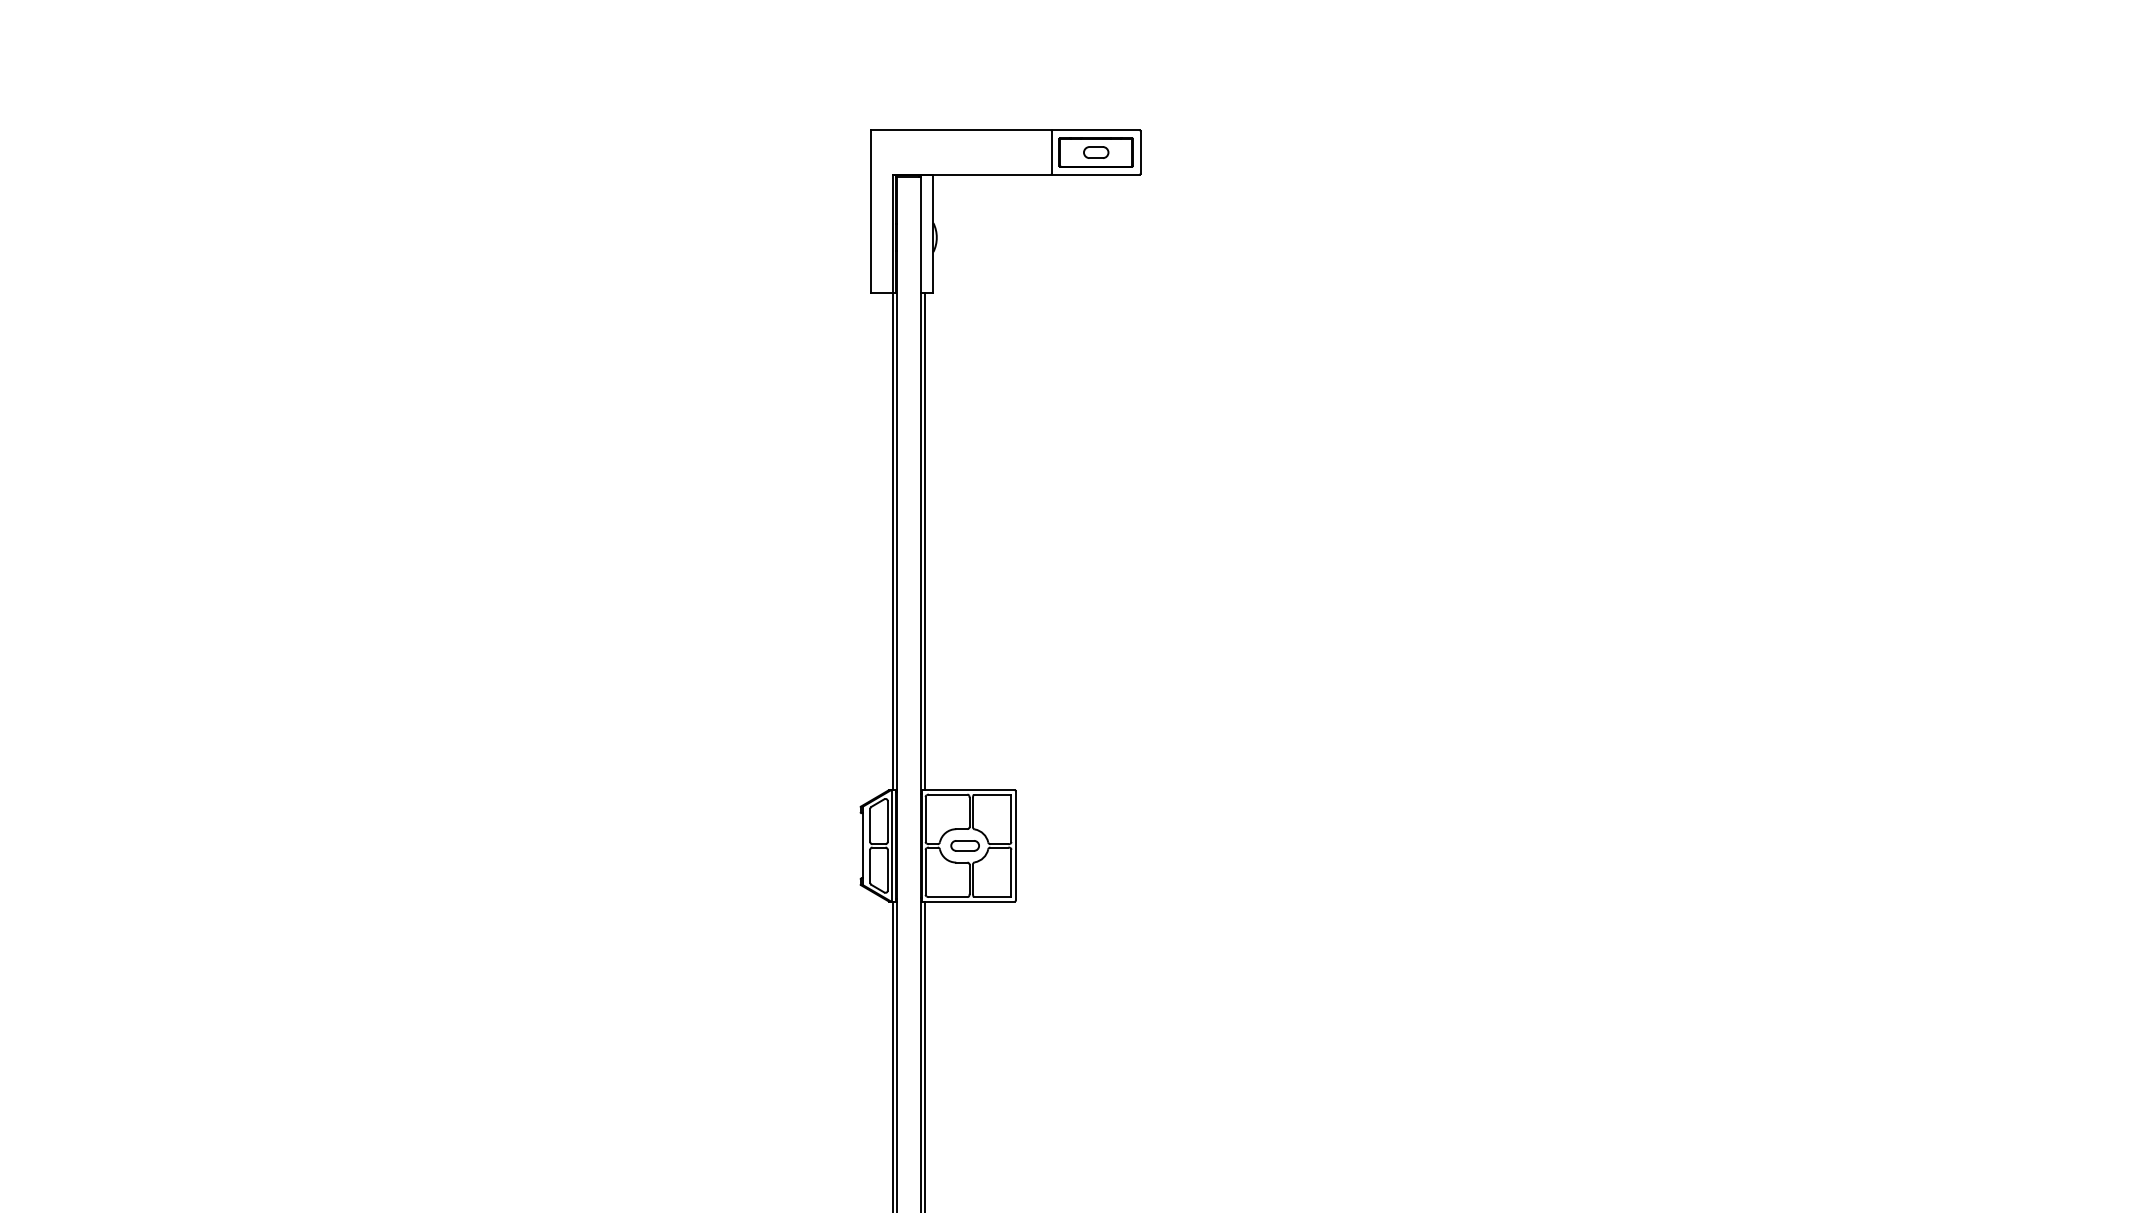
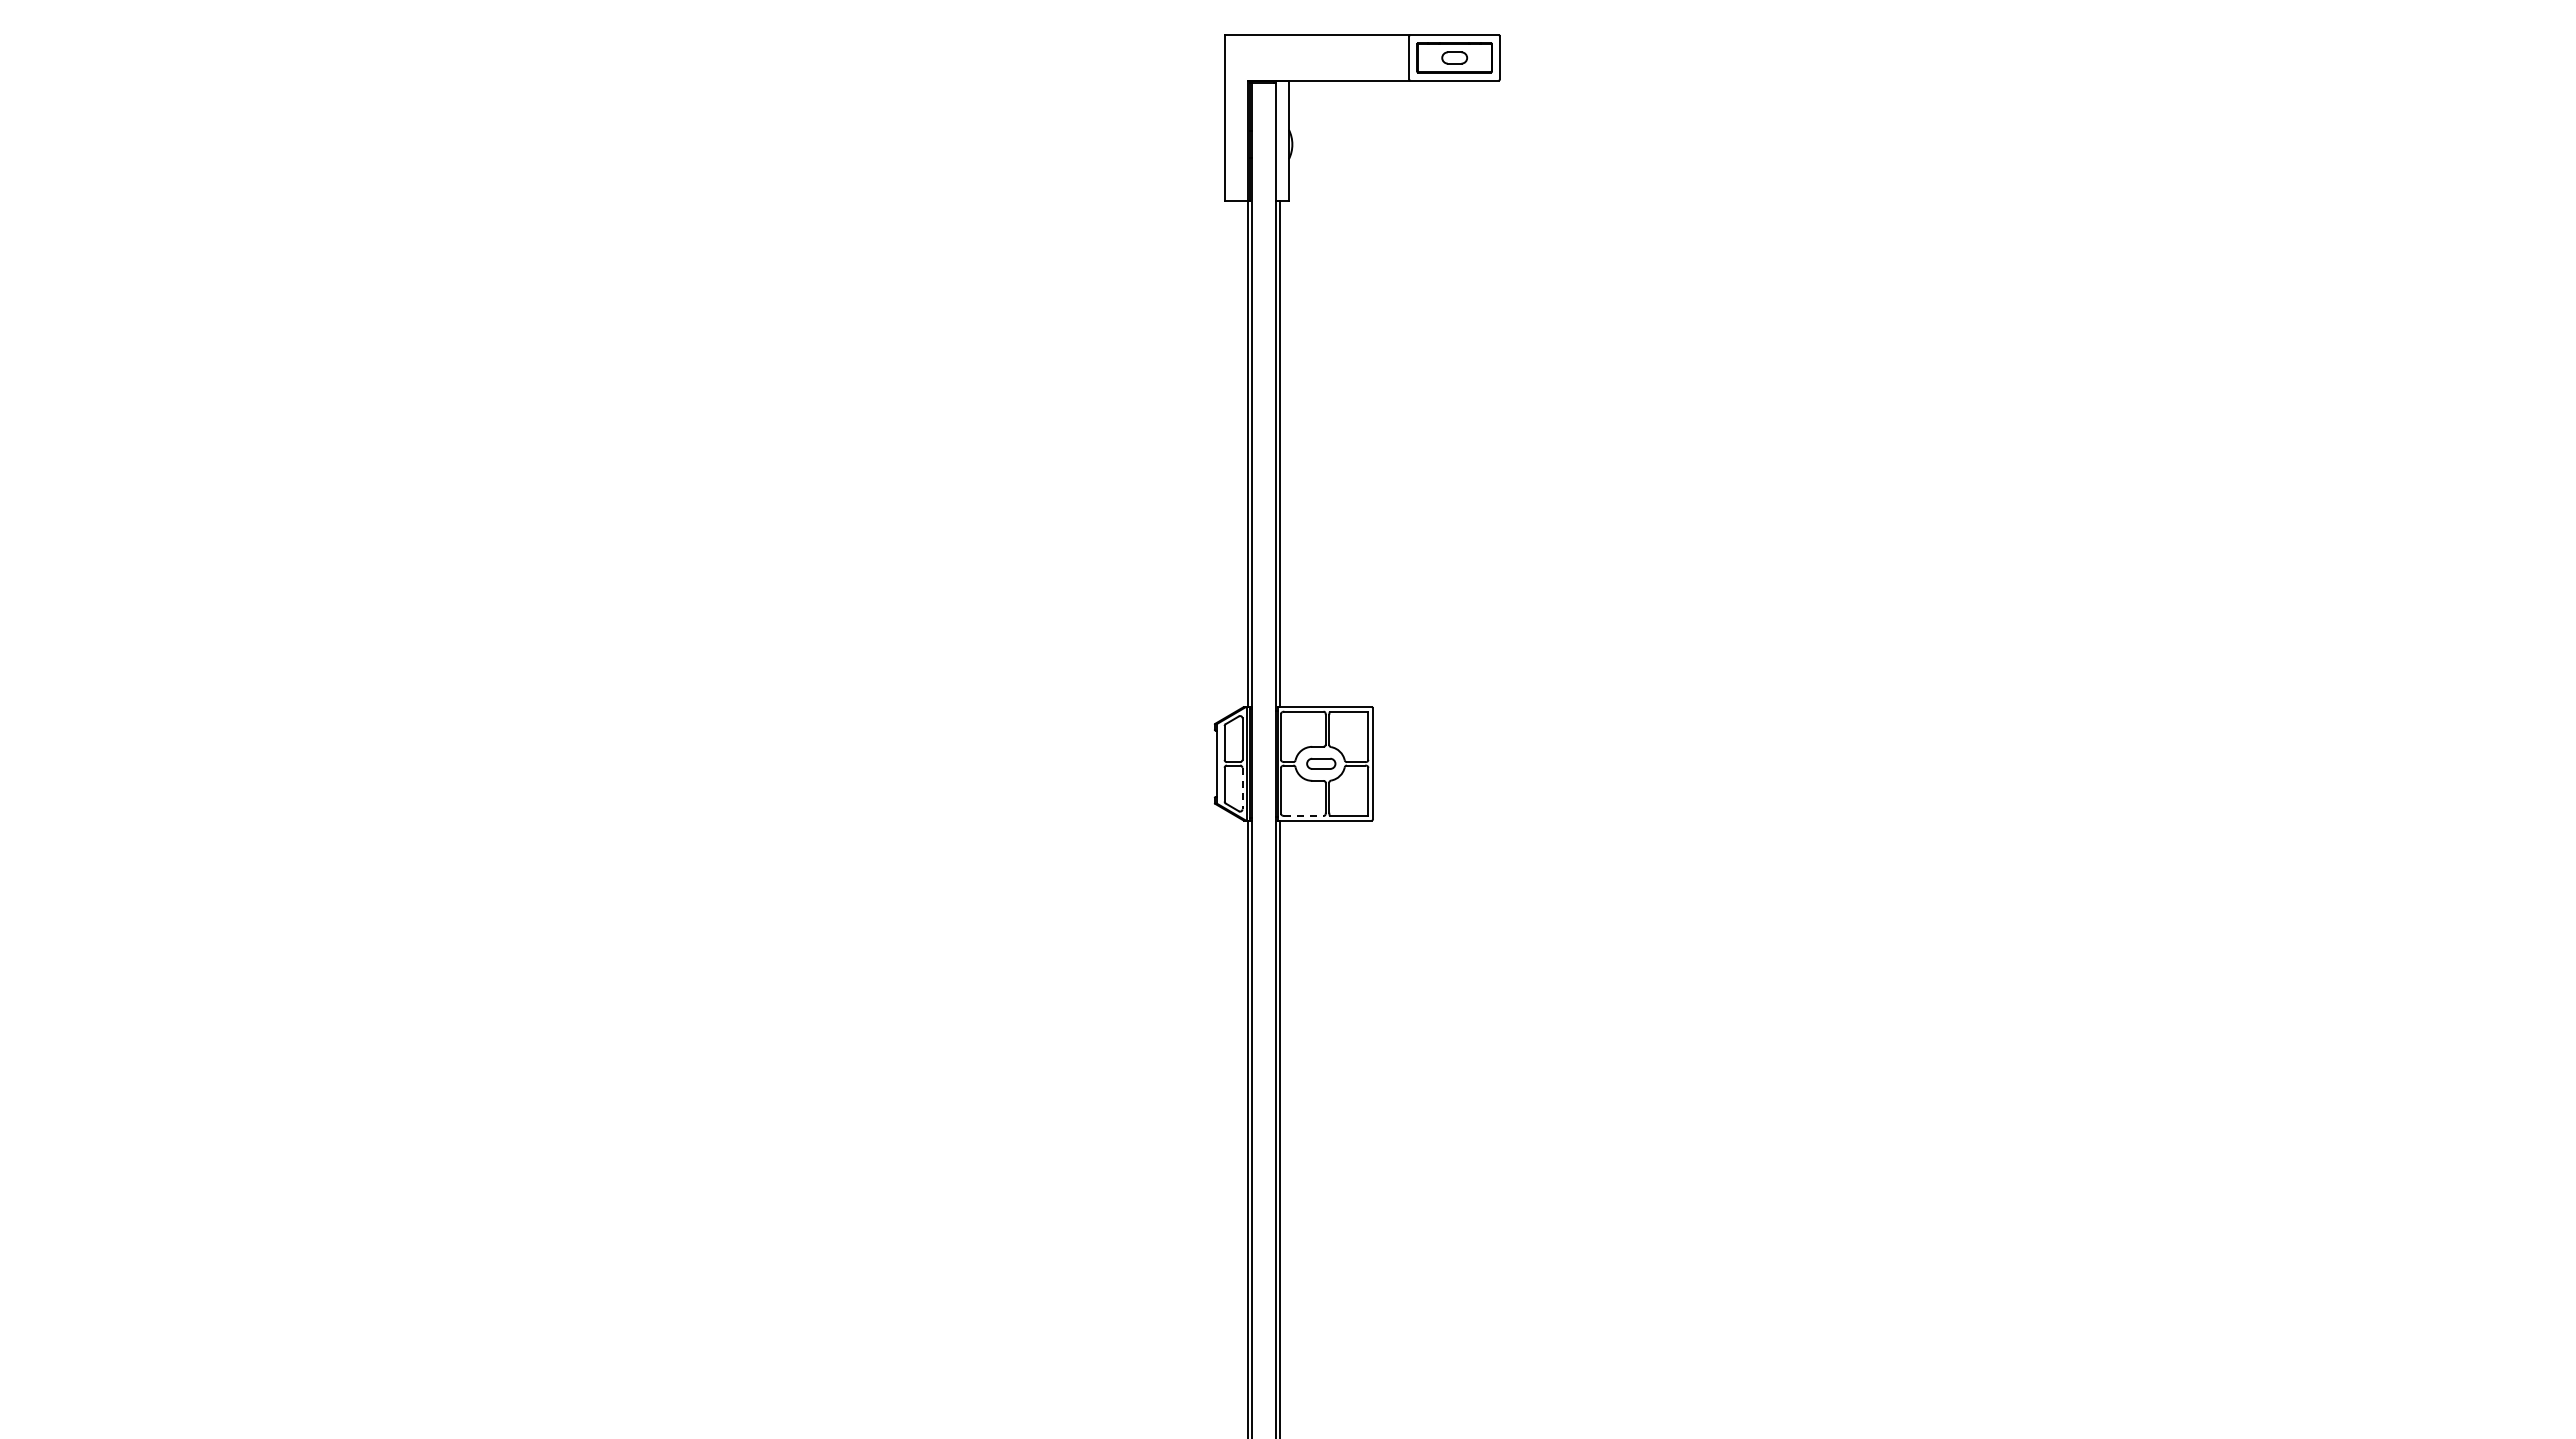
line: (887, 870) -> (1242, 788), solid -> dashed
line: (947, 896) -> (1303, 815), solid -> dashed

